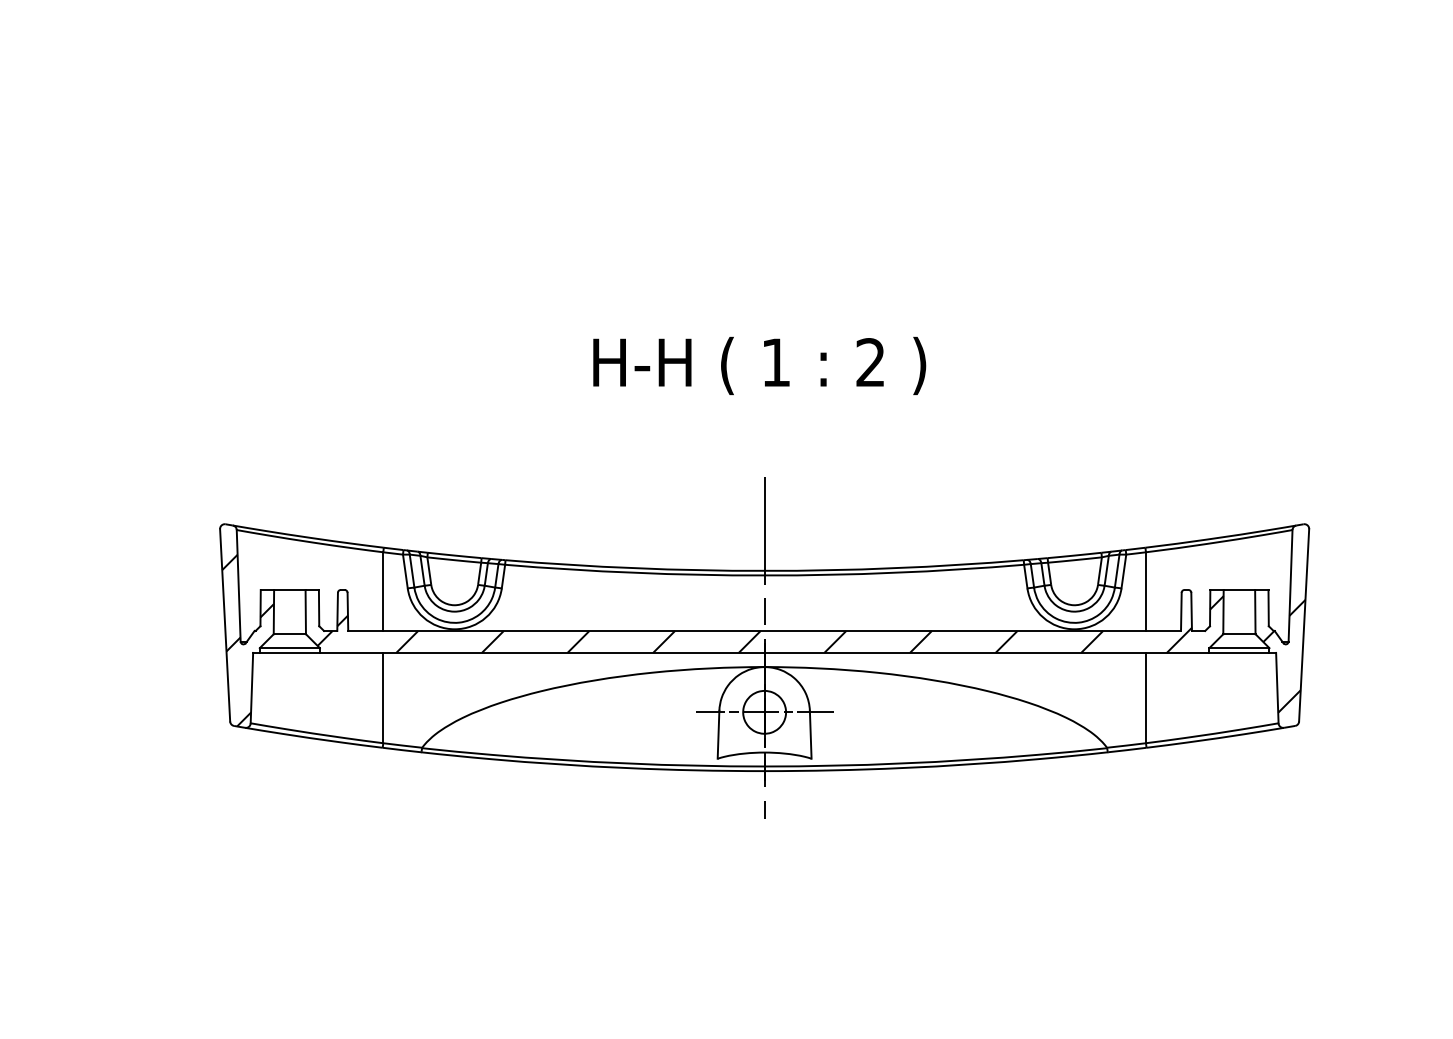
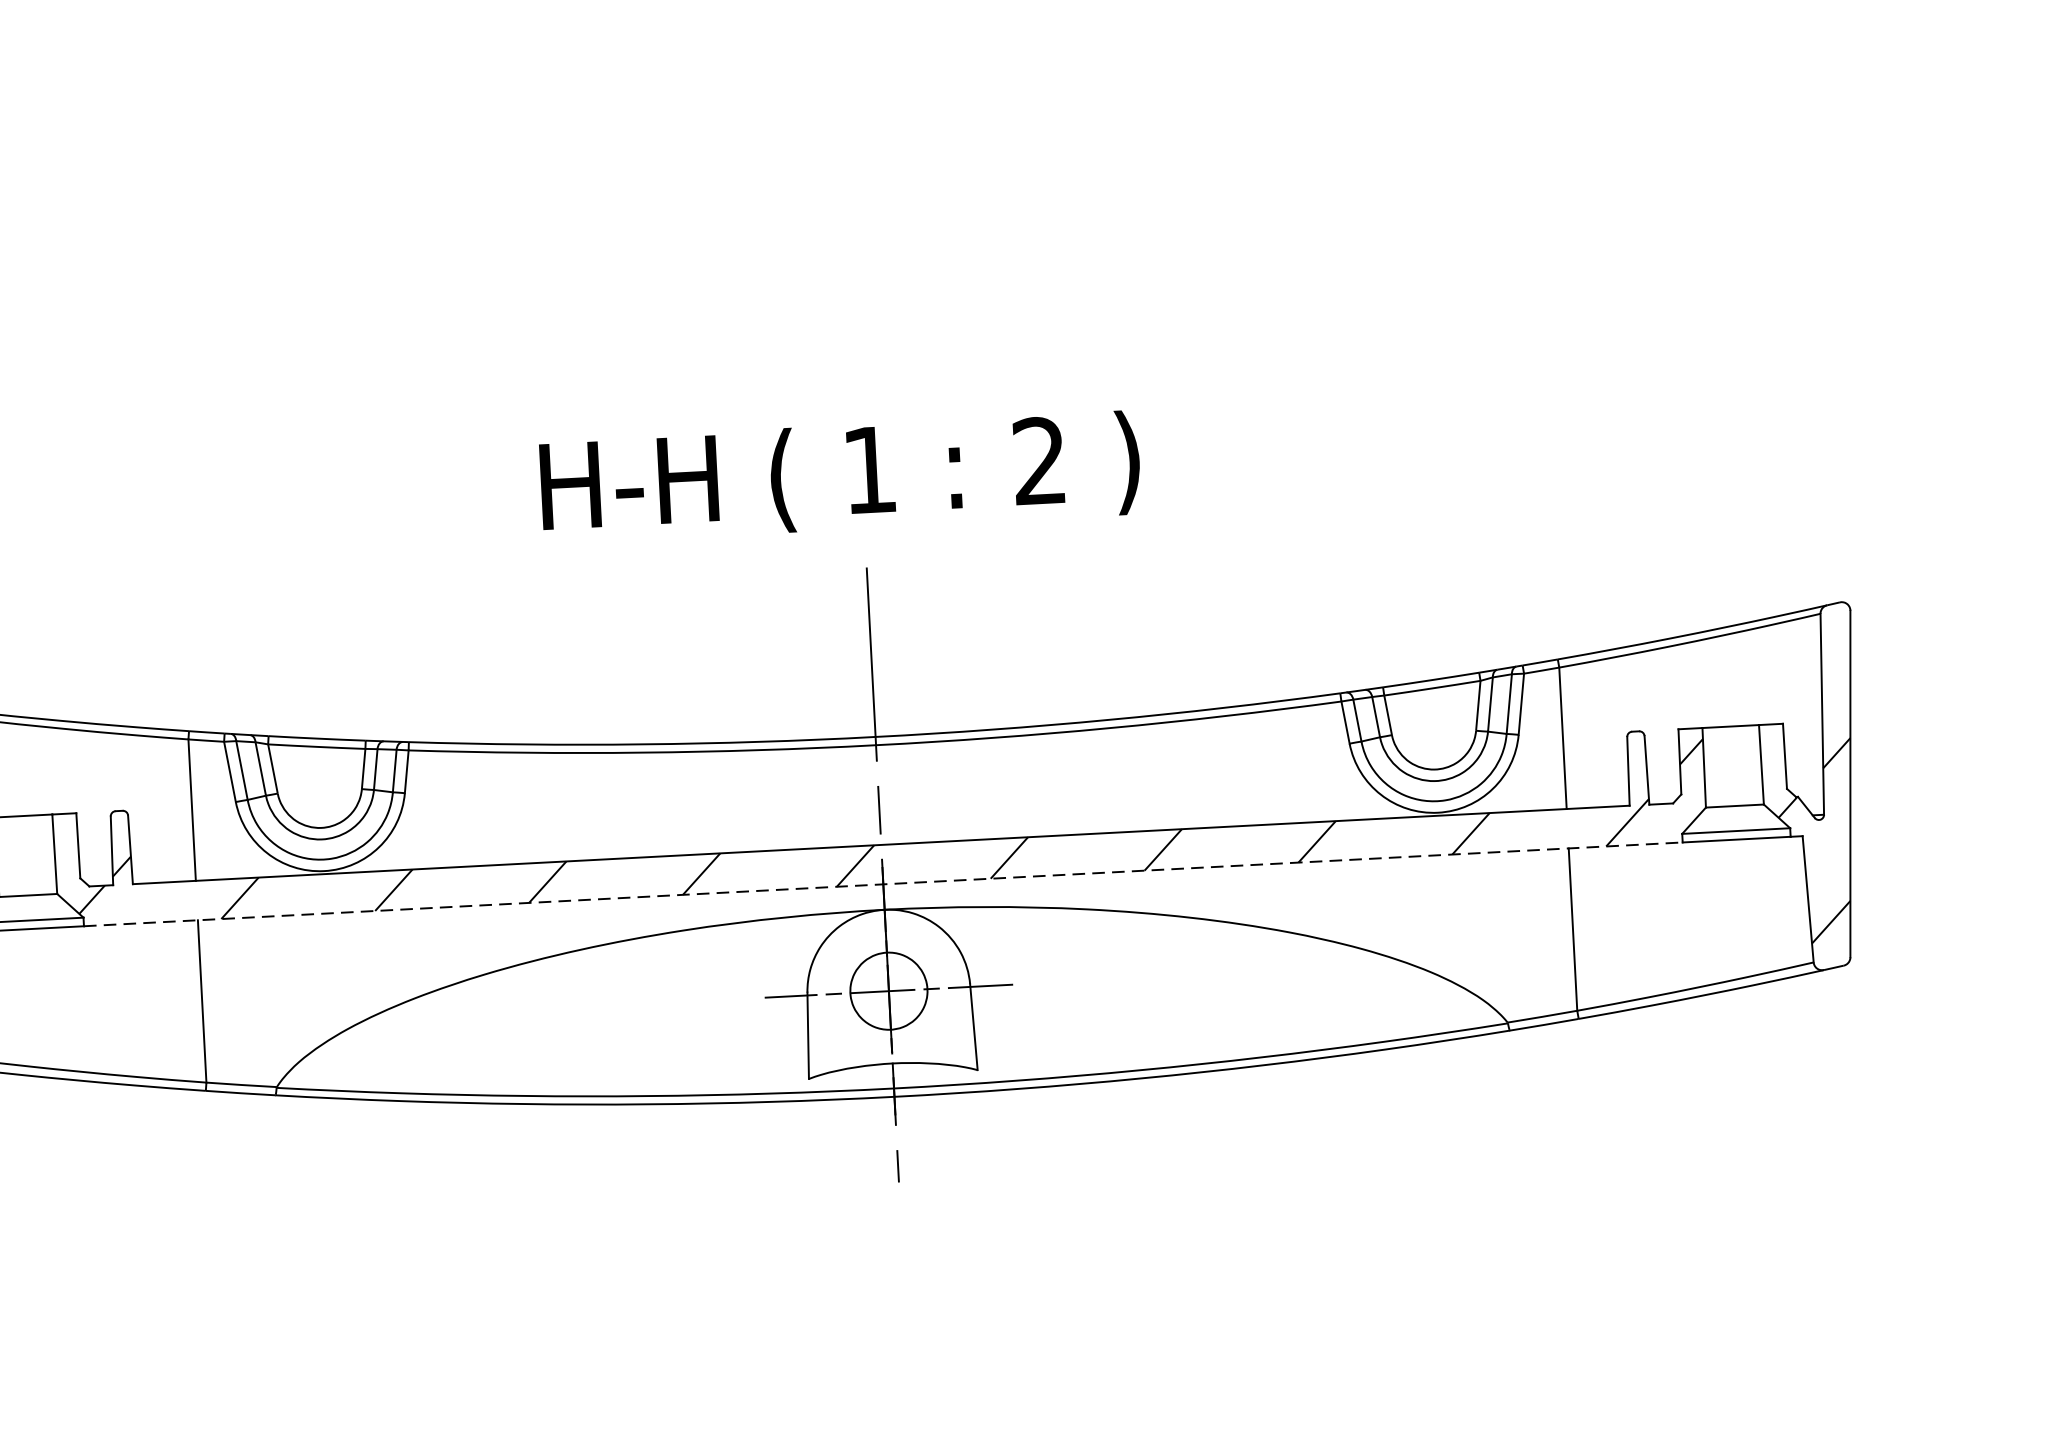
text: (759, 365) -> (840, 476), moved
line: (764, 652) -> (883, 883), solid -> dashed

